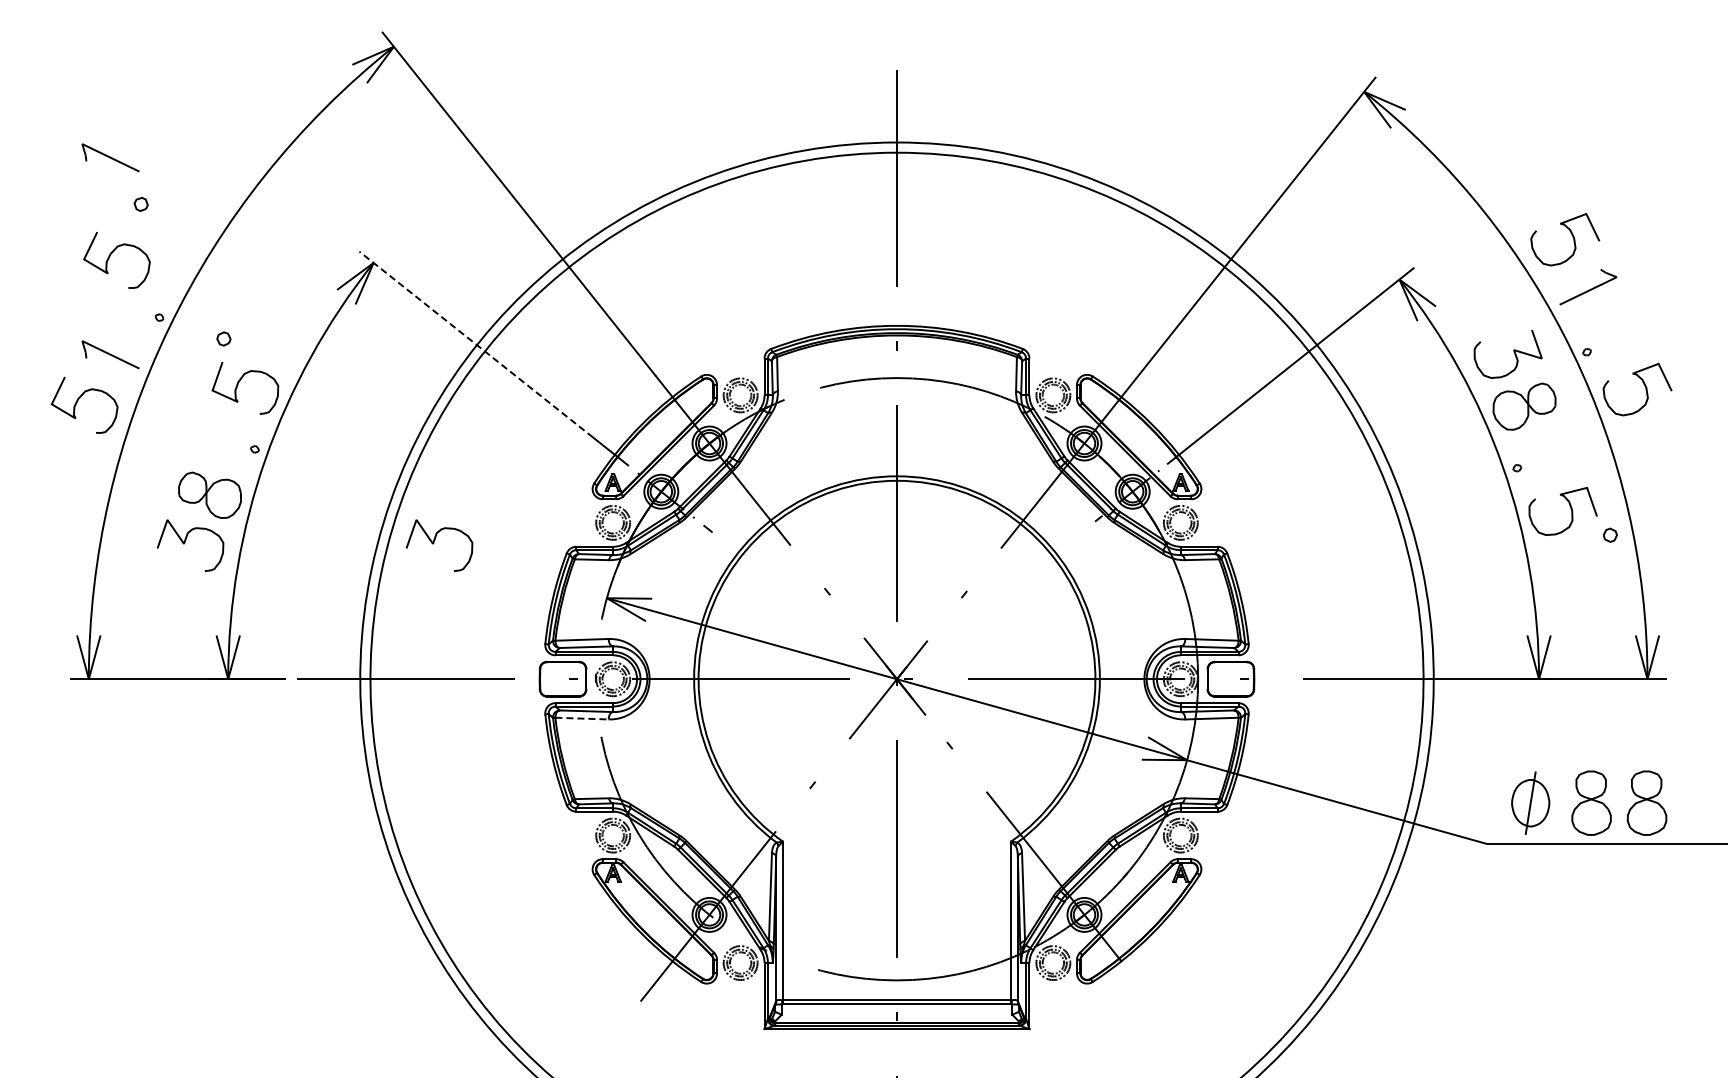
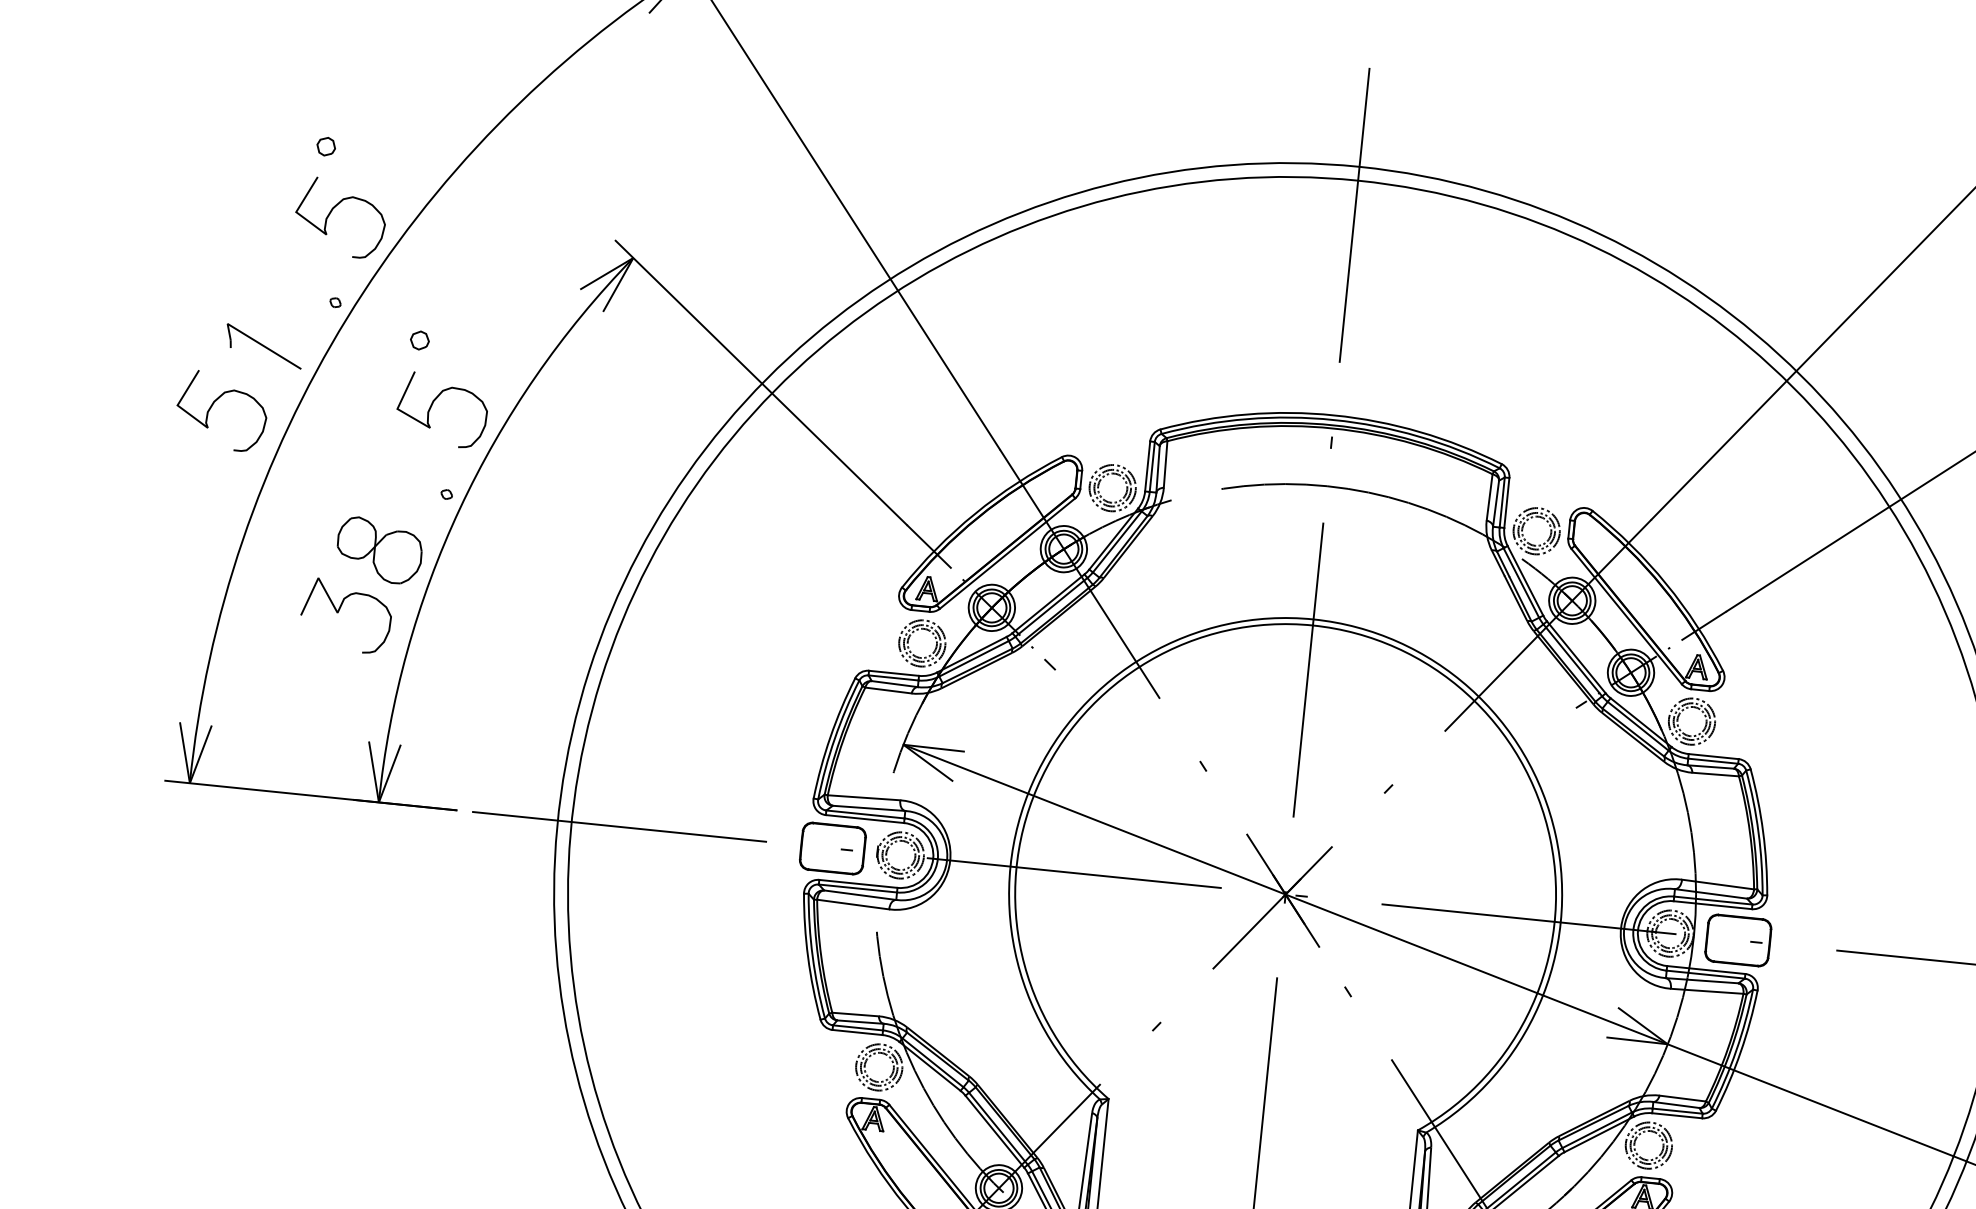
part: (110, 157) -> (291, 78), removed
curve: (110, 256) -> (332, 211), moved
line: (475, 344) -> (760, 382), dashed -> solid
curve: (434, 543) -> (677, 646), removed
line: (582, 718) -> (853, 904), dashed -> solid

